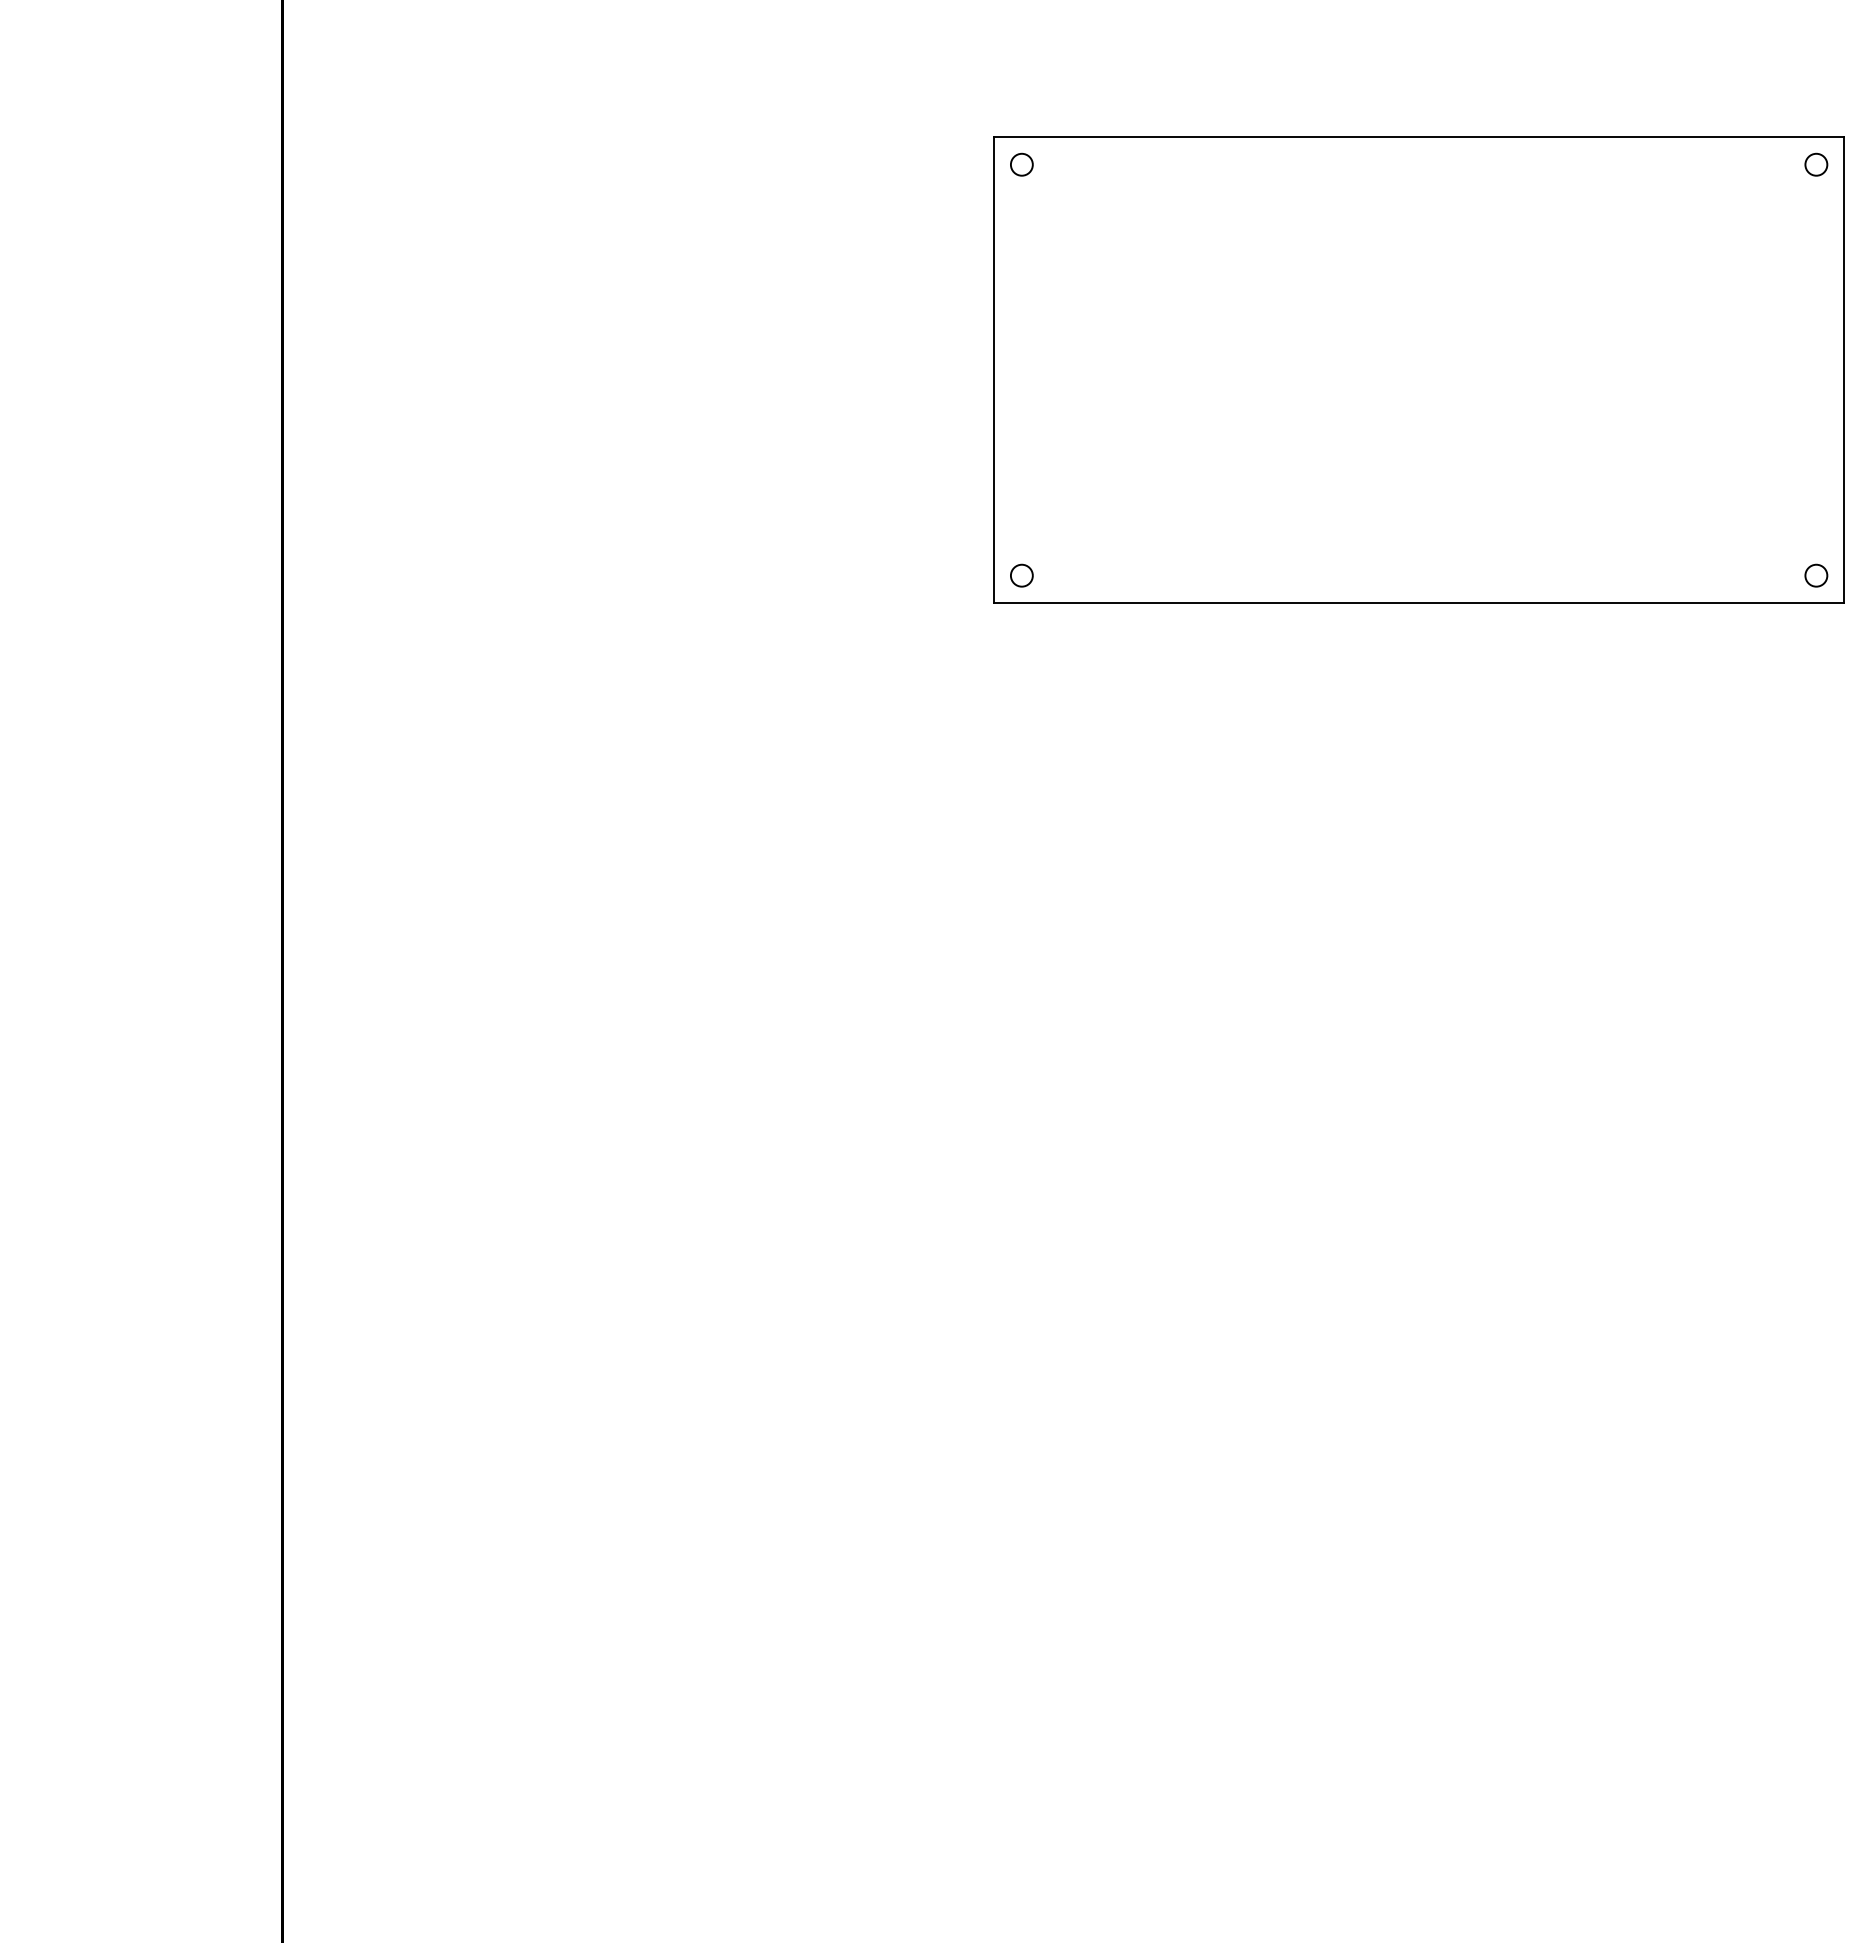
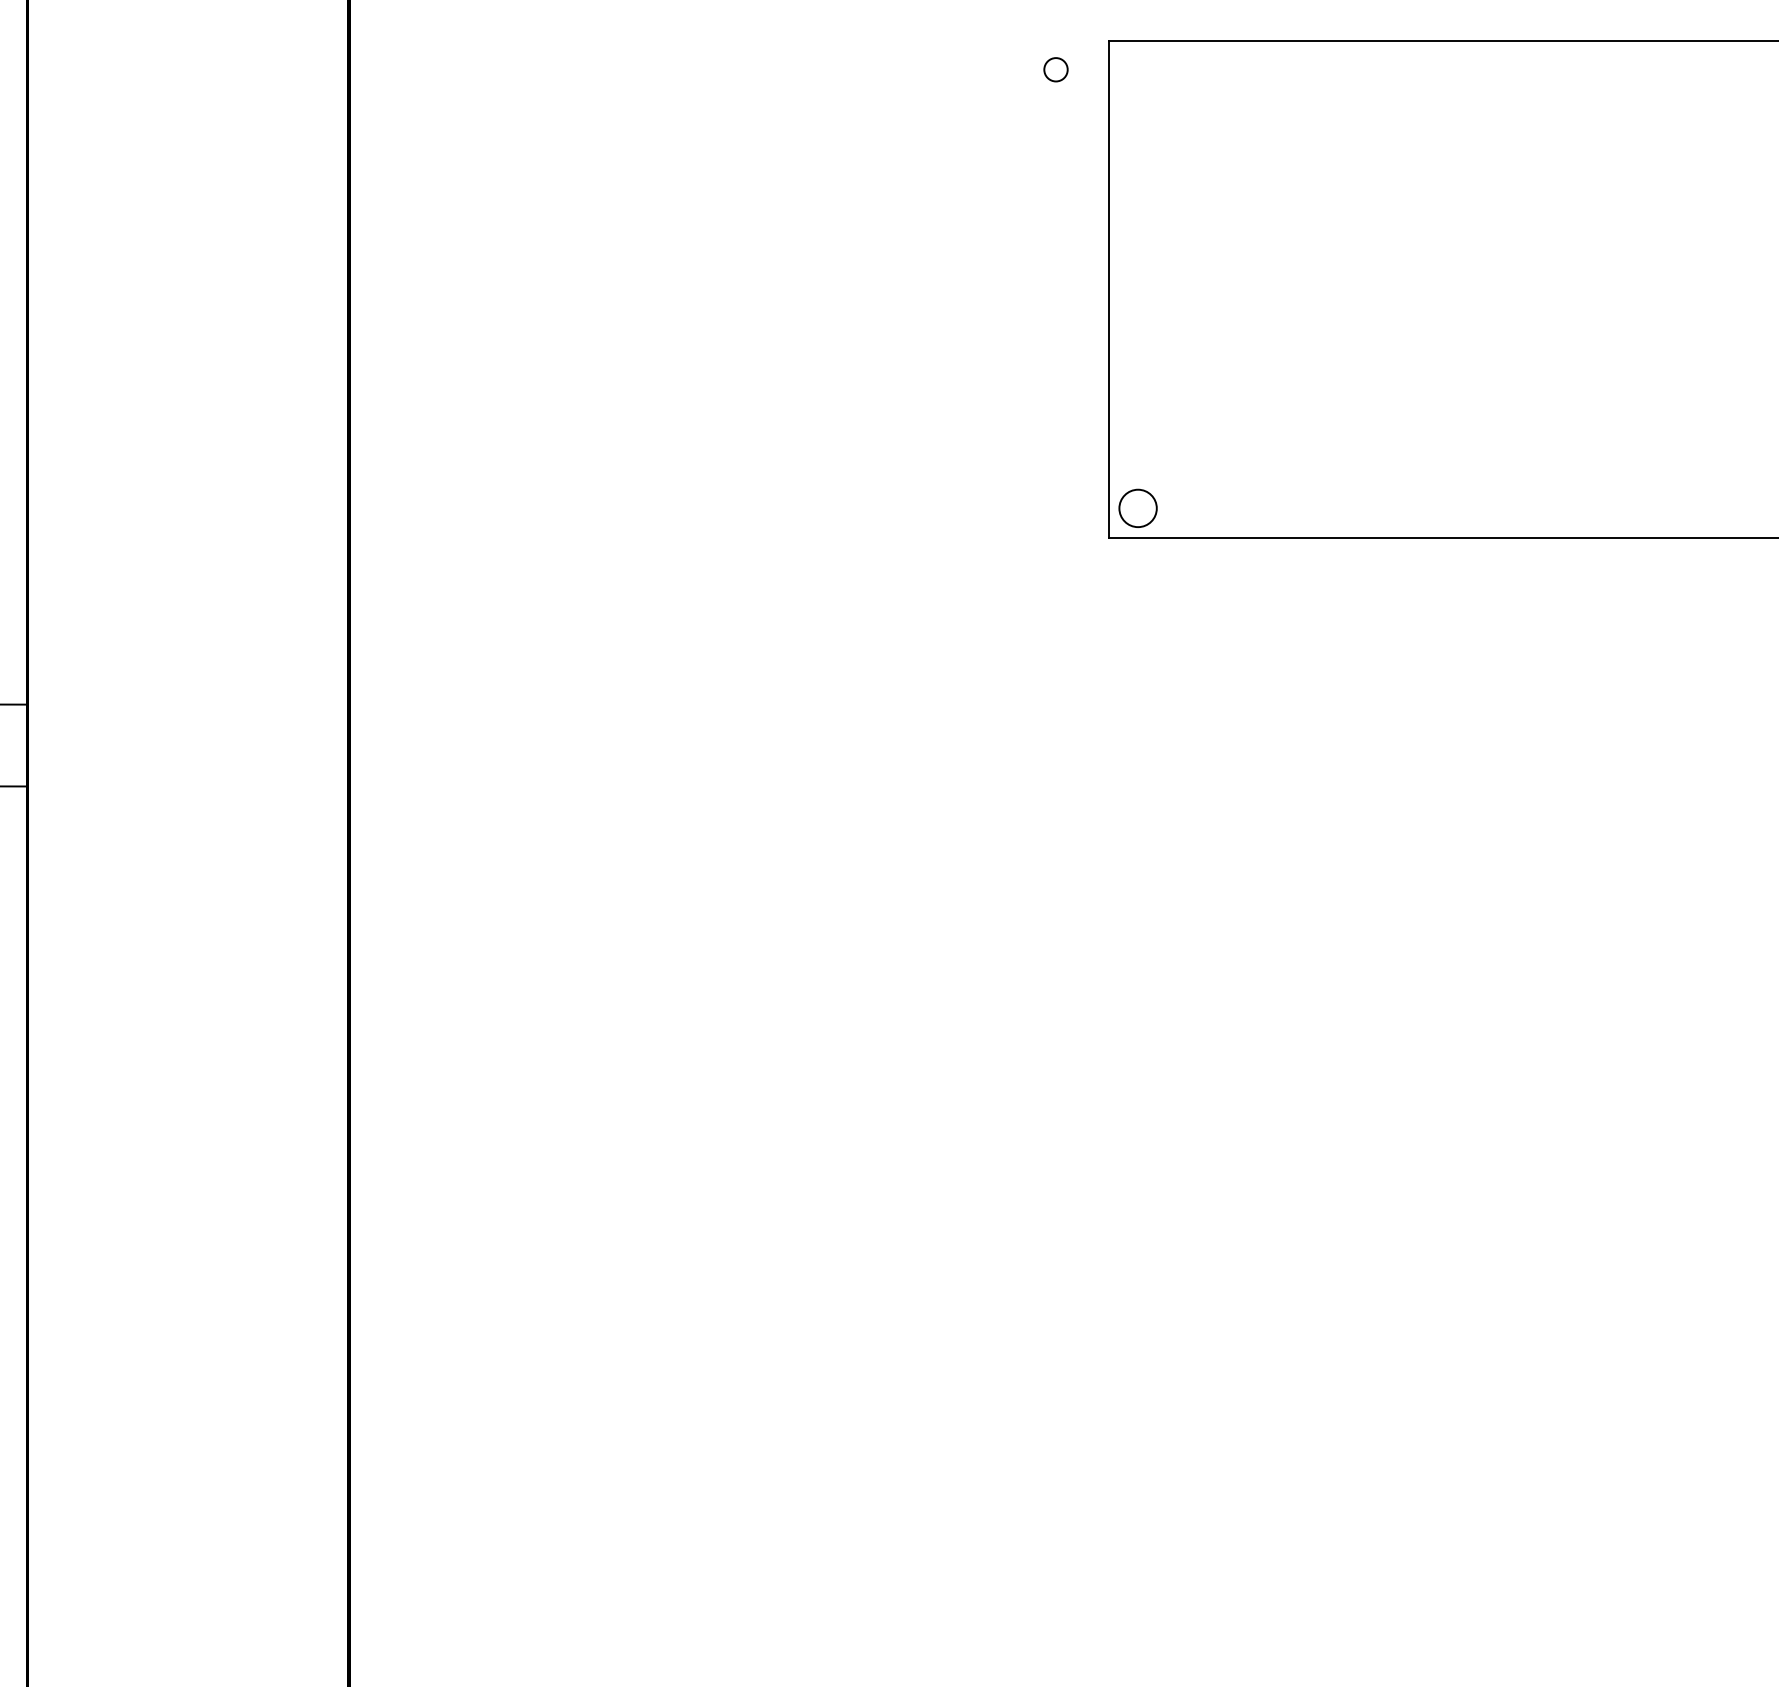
circle: (1021, 164) -> (1055, 69), moved
circle: (1021, 575) -> (1137, 508), size x1.6

